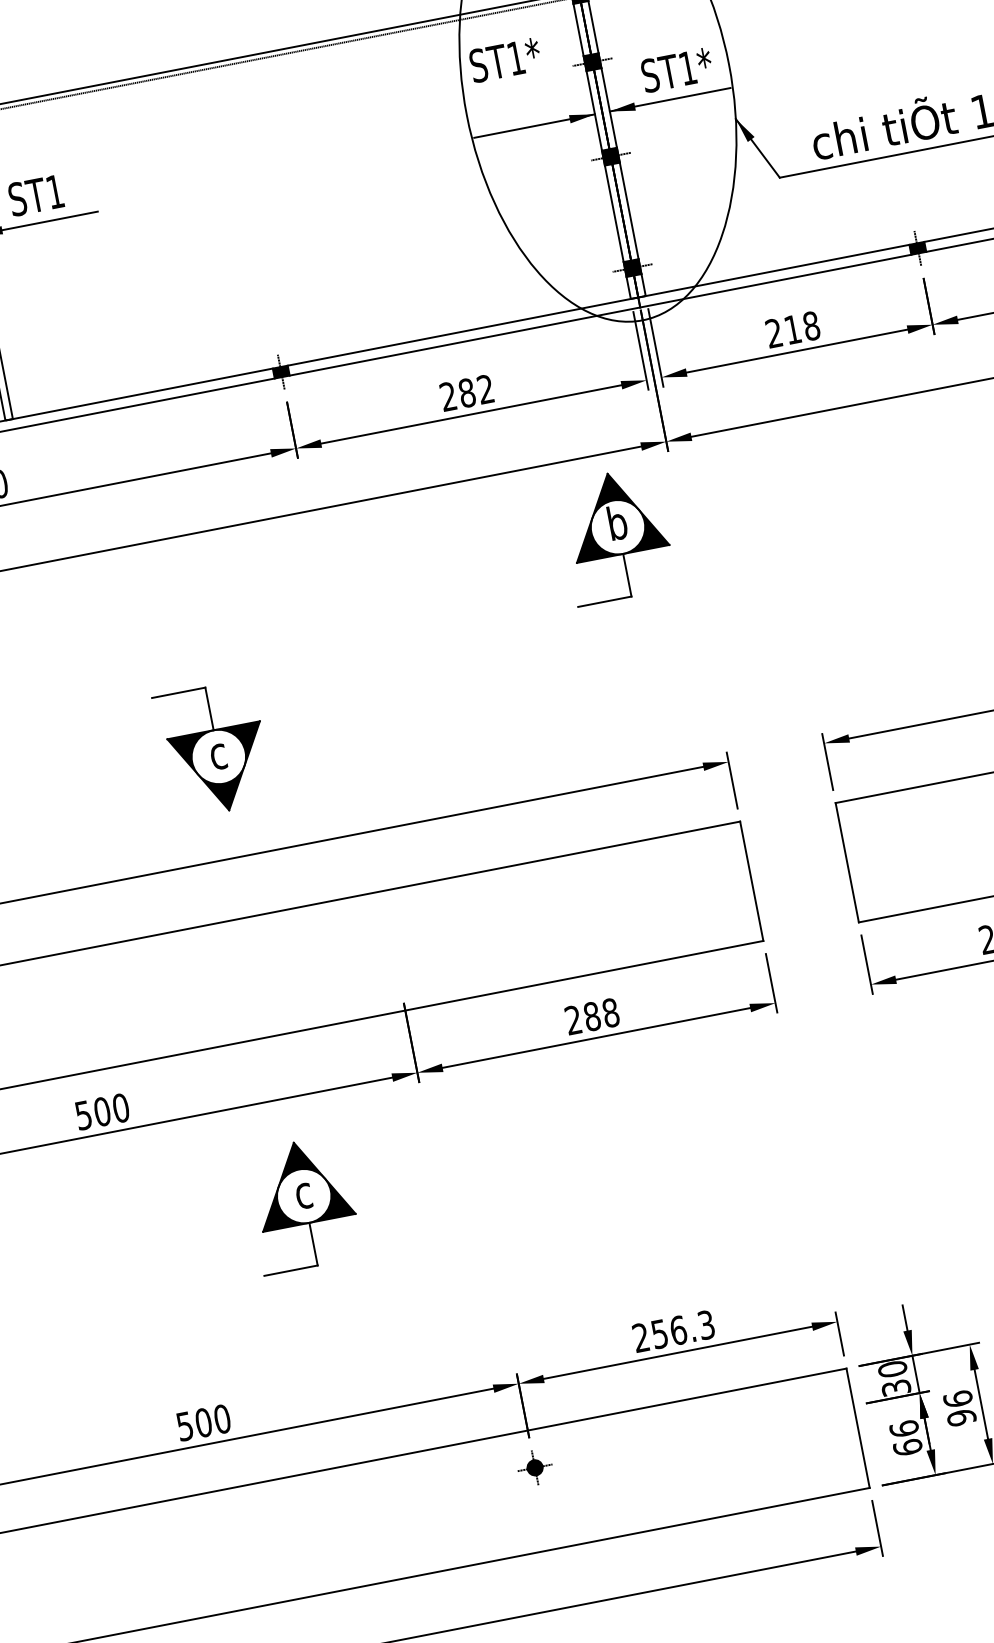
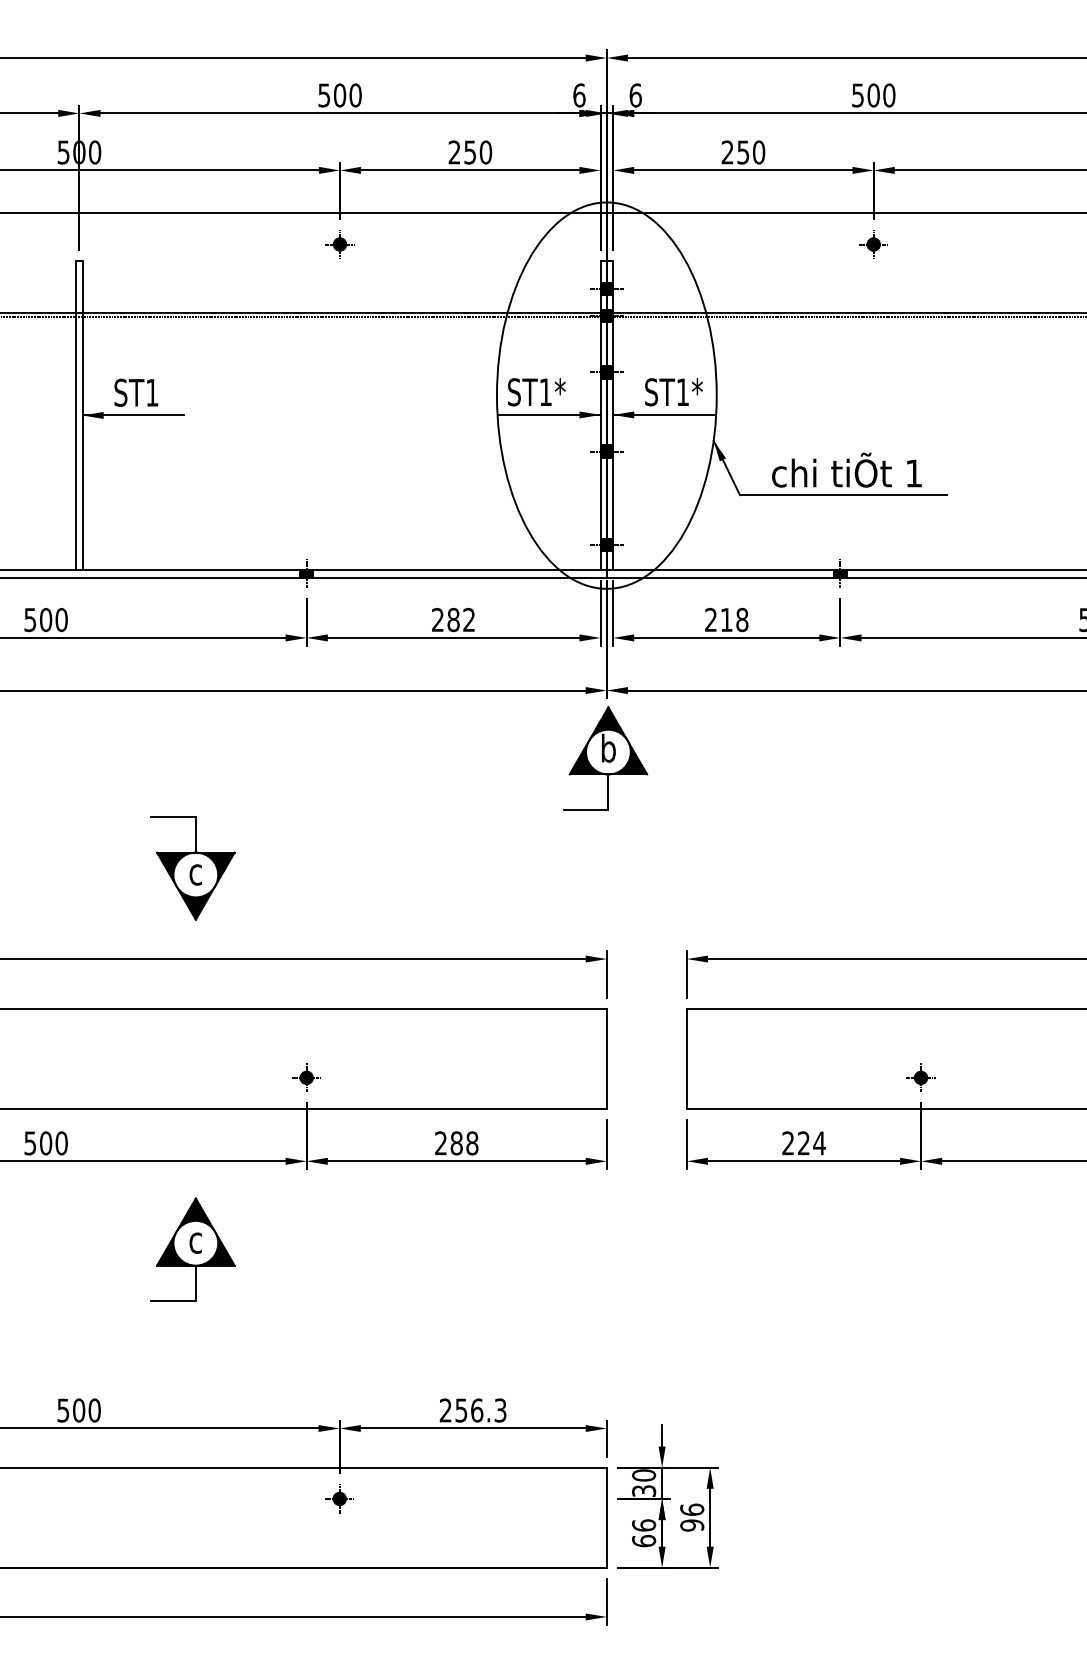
text: (505, 60) -> (536, 392), moved
part: (616, 535) -> (605, 758), moved
part: (397, 972) -> (306, 1077), added

